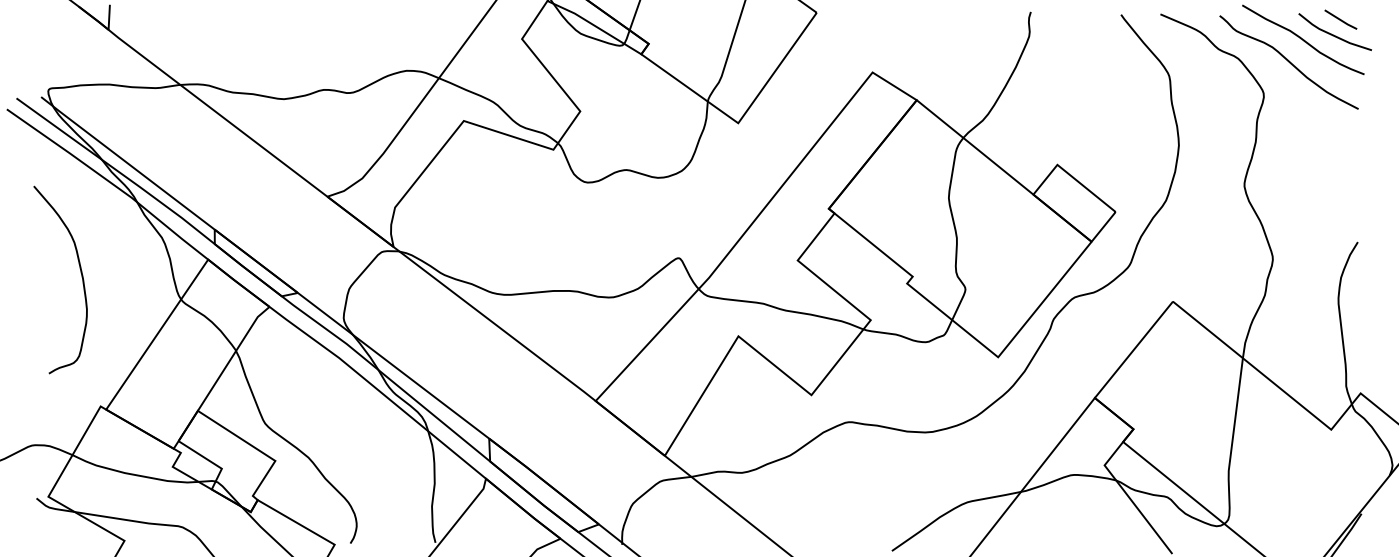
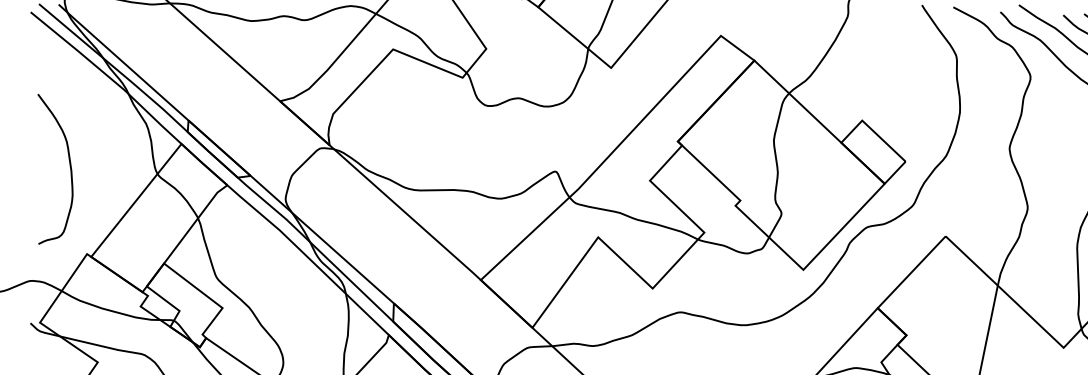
curve: (80, 273) -> (69, 166), moved

